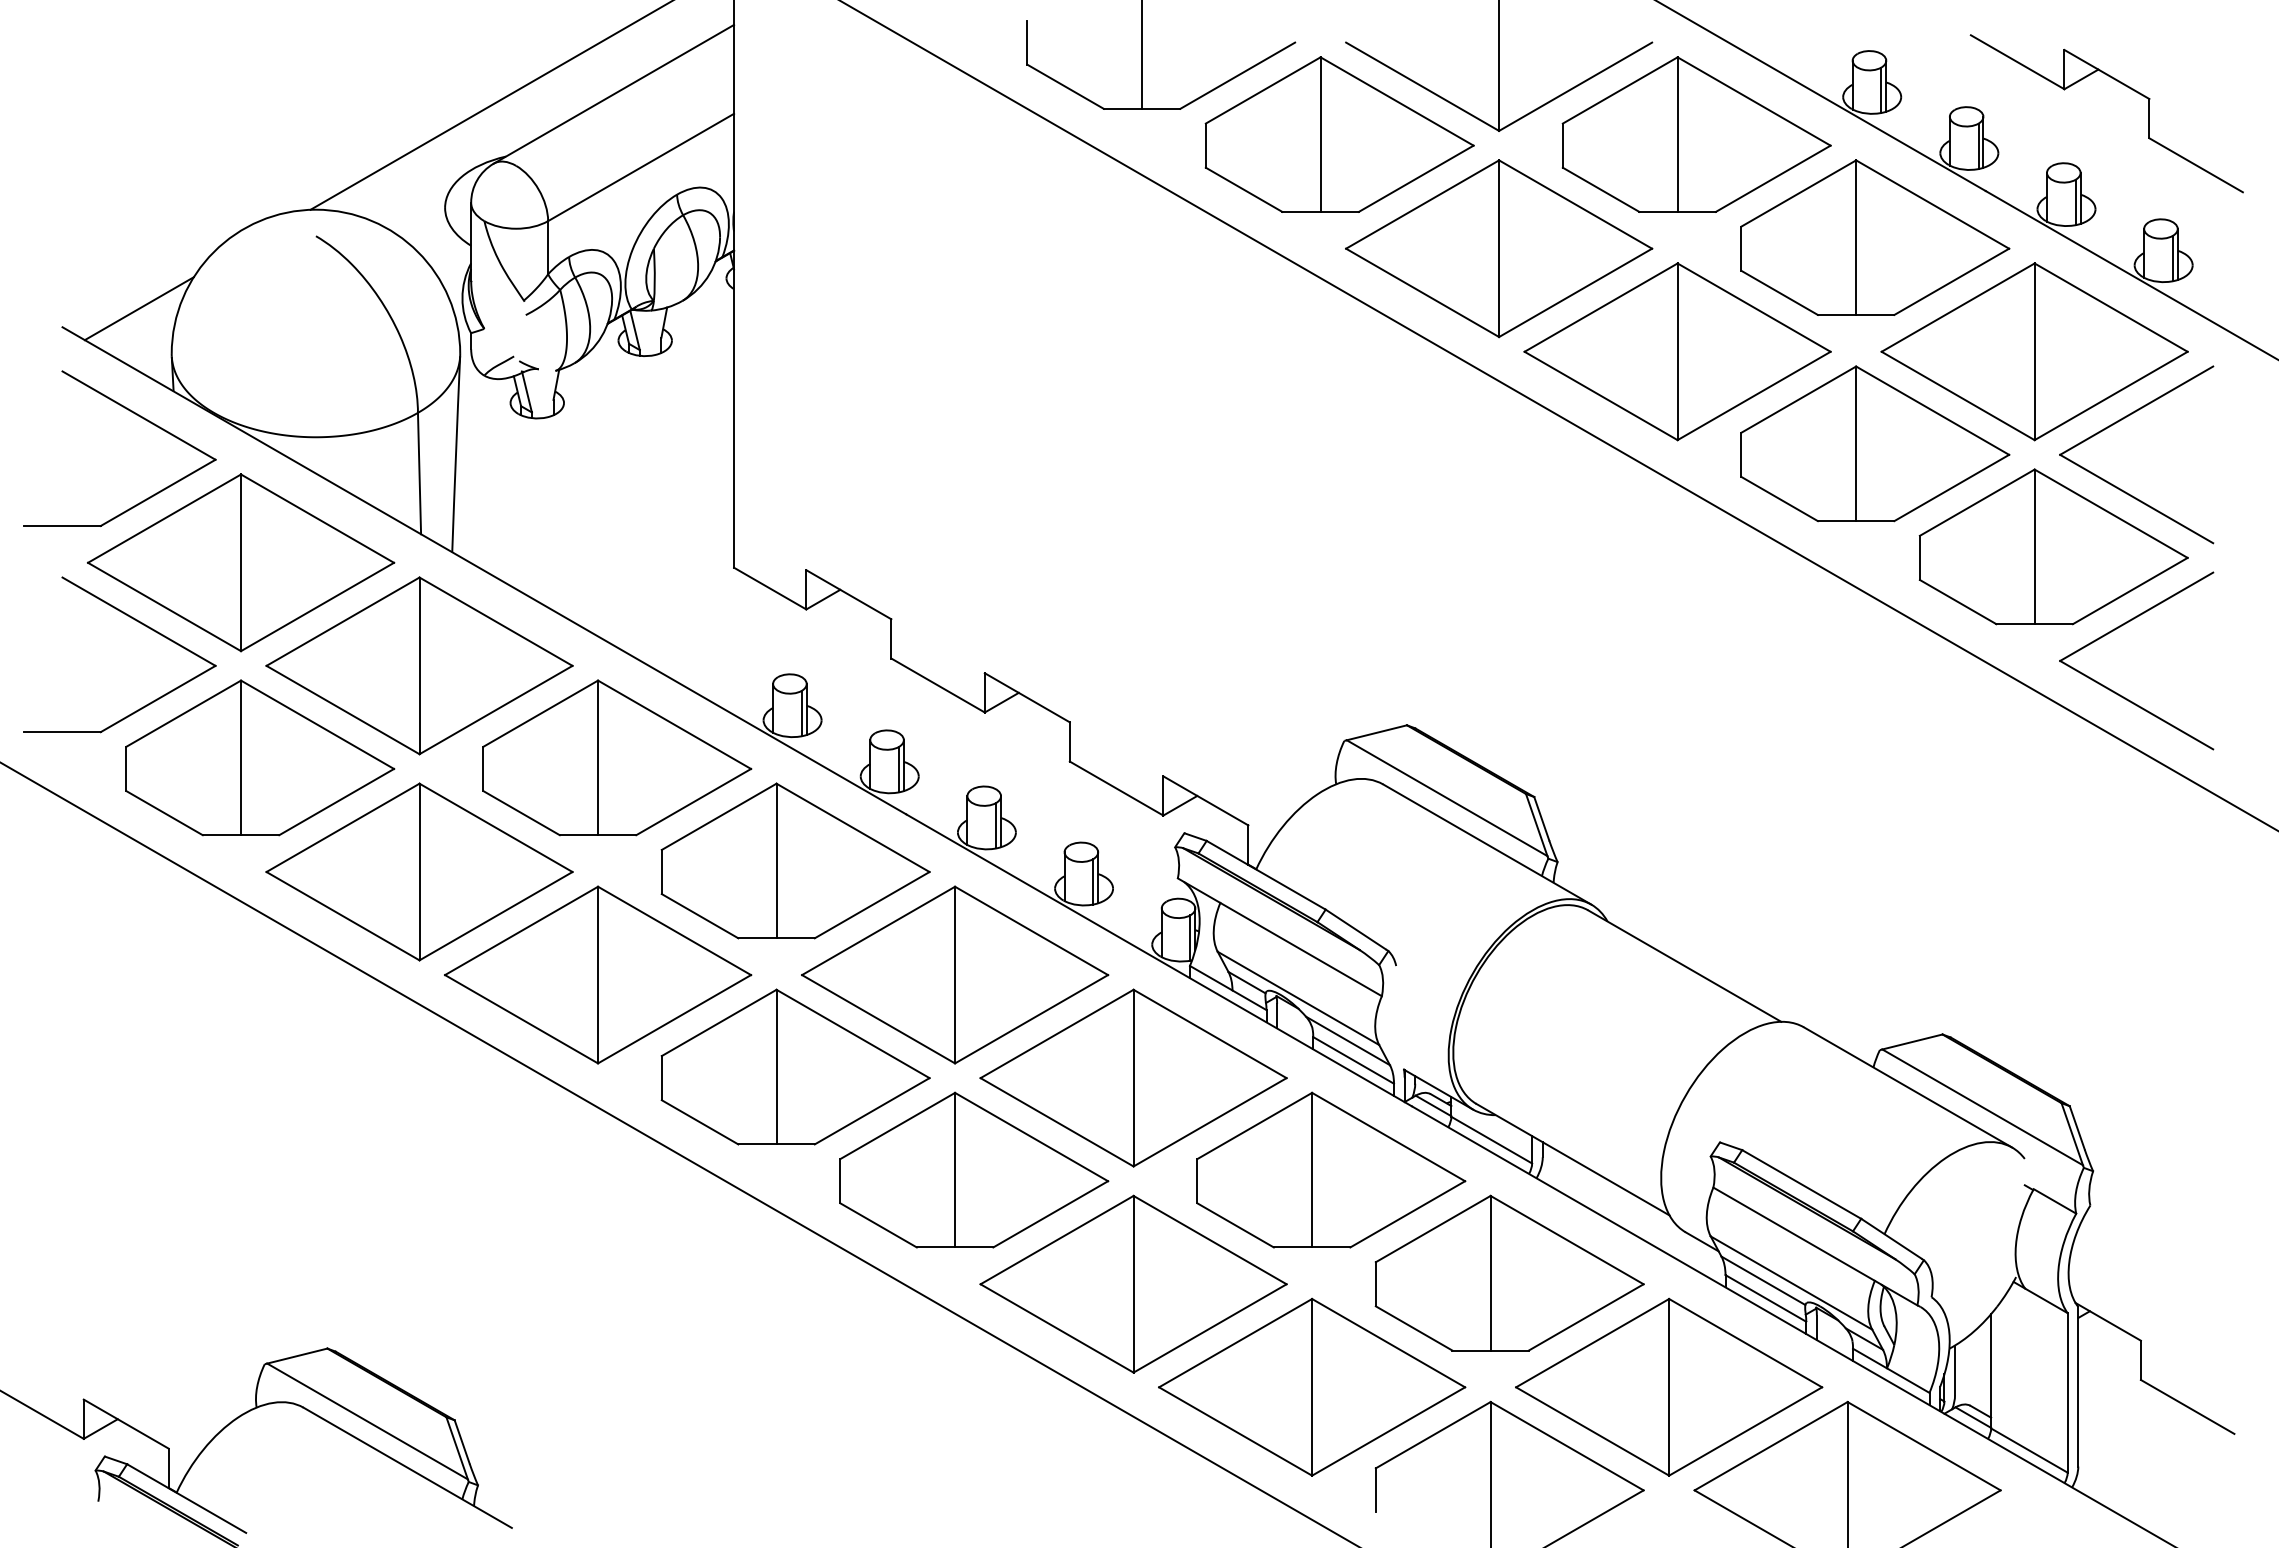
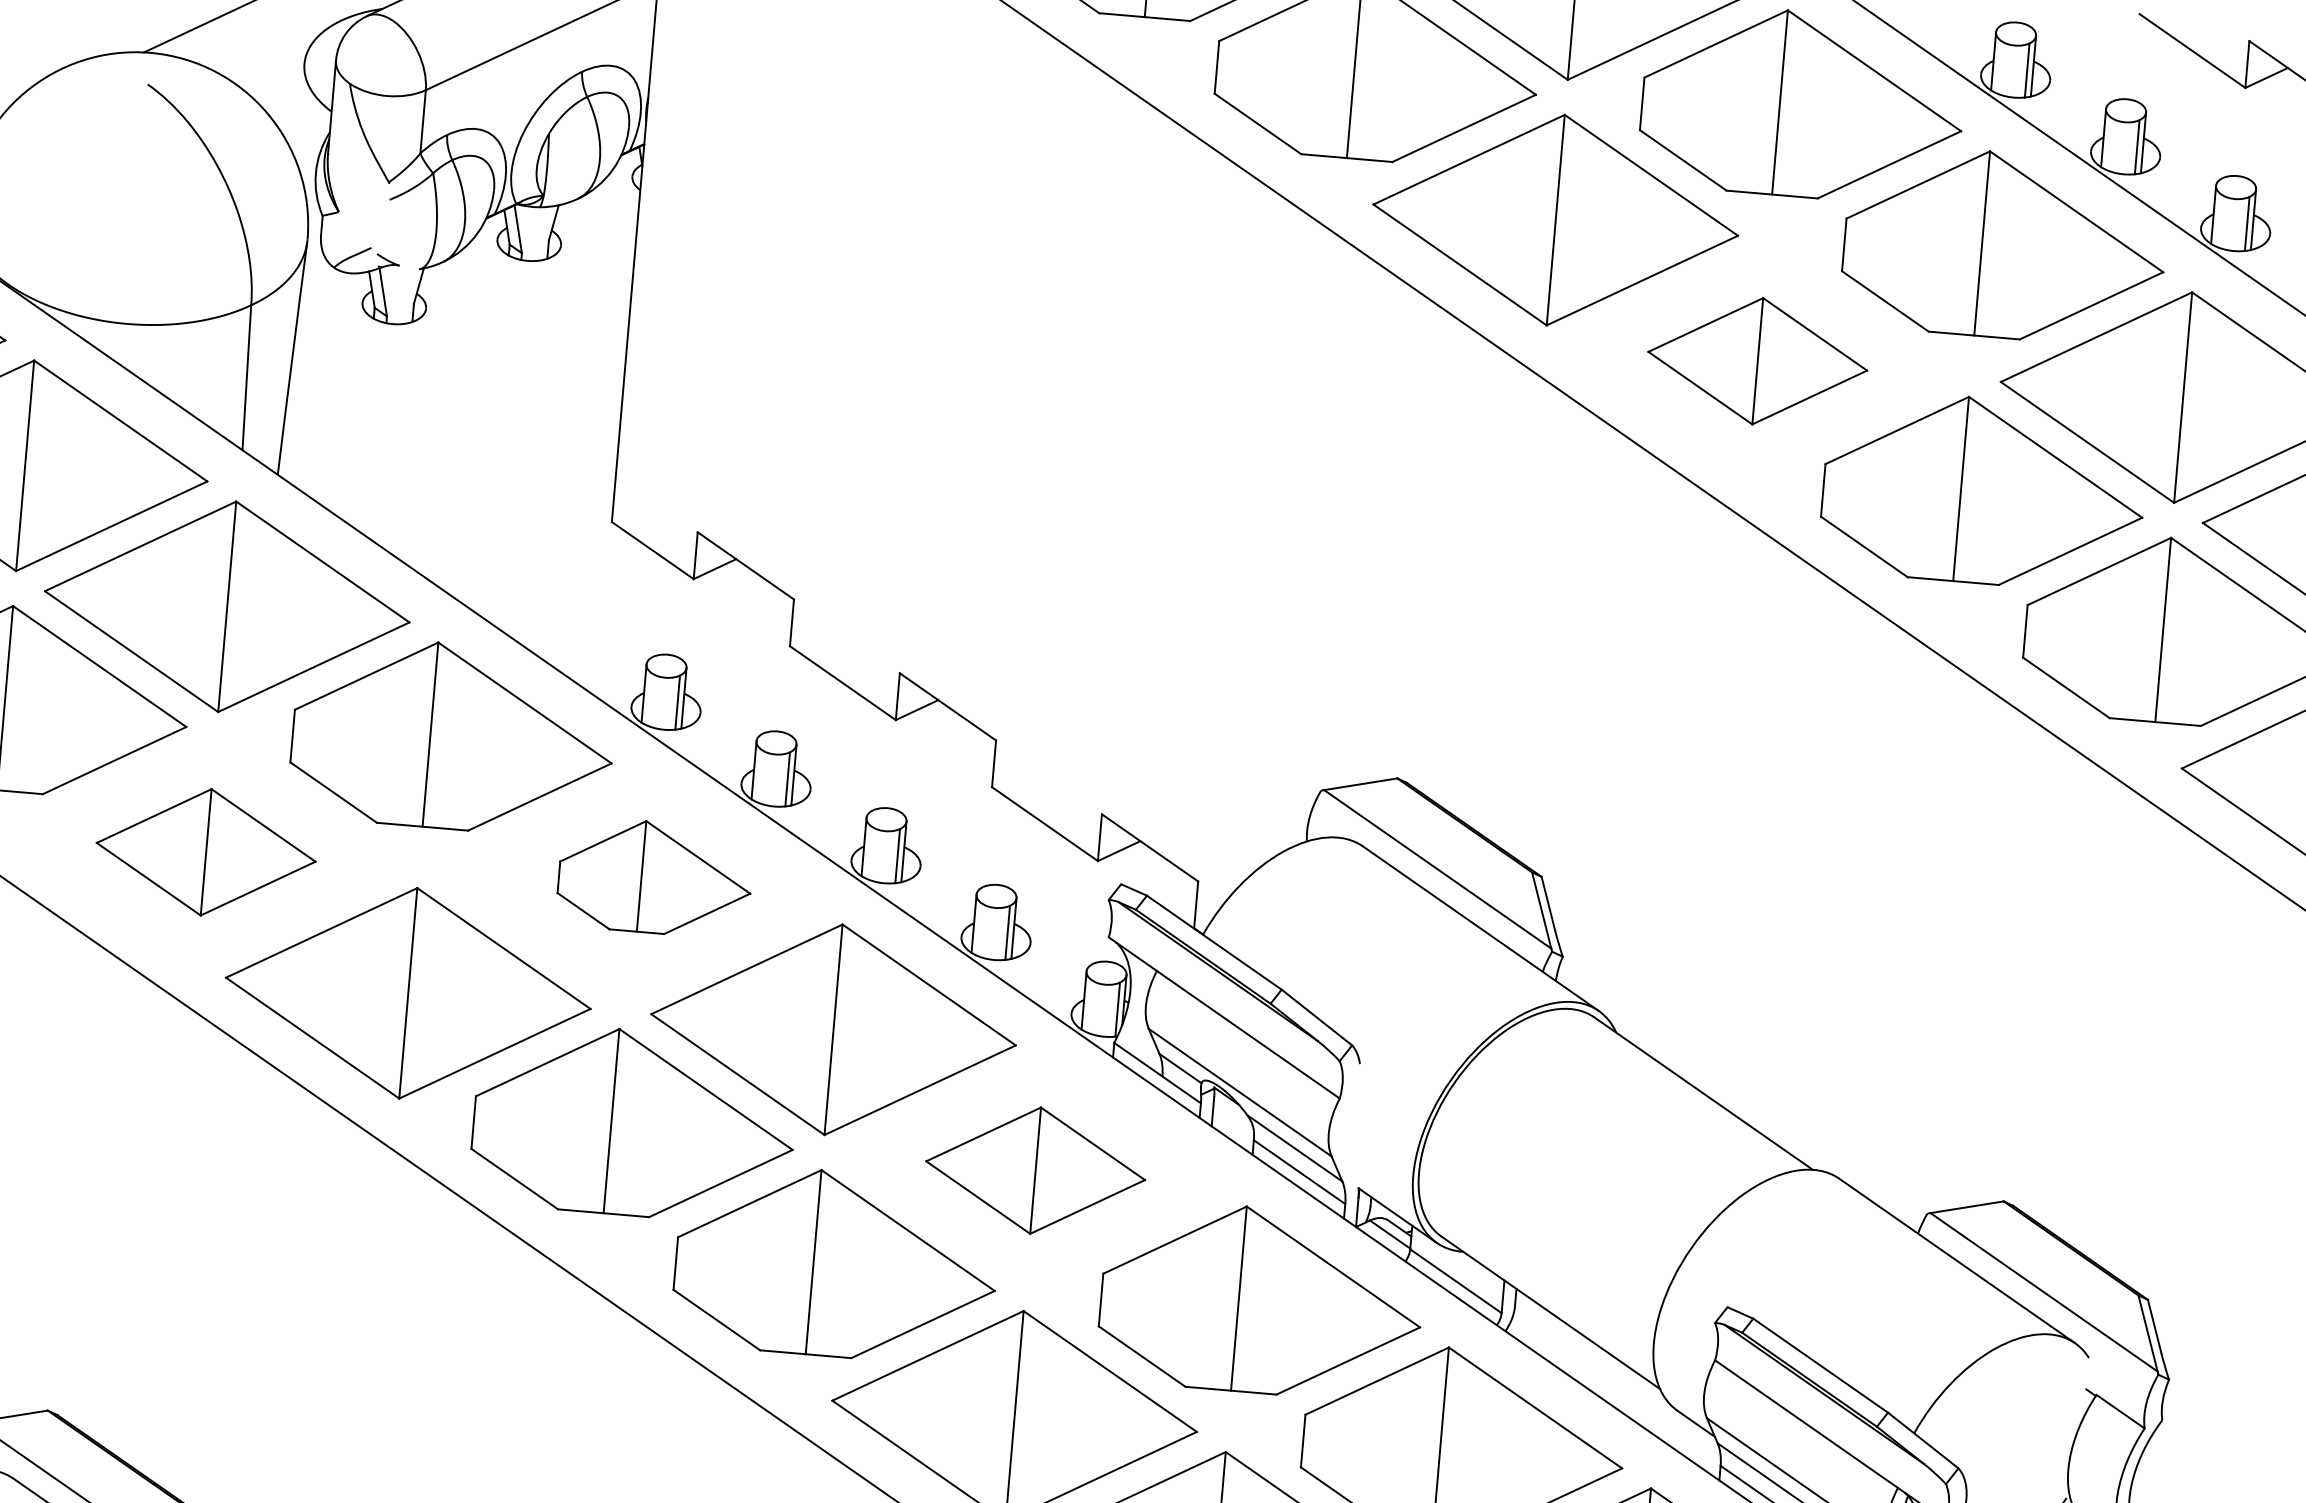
part: (1677, 351) -> (1757, 360), size x0.6
part: (795, 860) -> (655, 877), size x0.6
part: (419, 871) -> (206, 851), size x0.6
part: (1133, 1077) -> (1035, 1170), size x0.6

